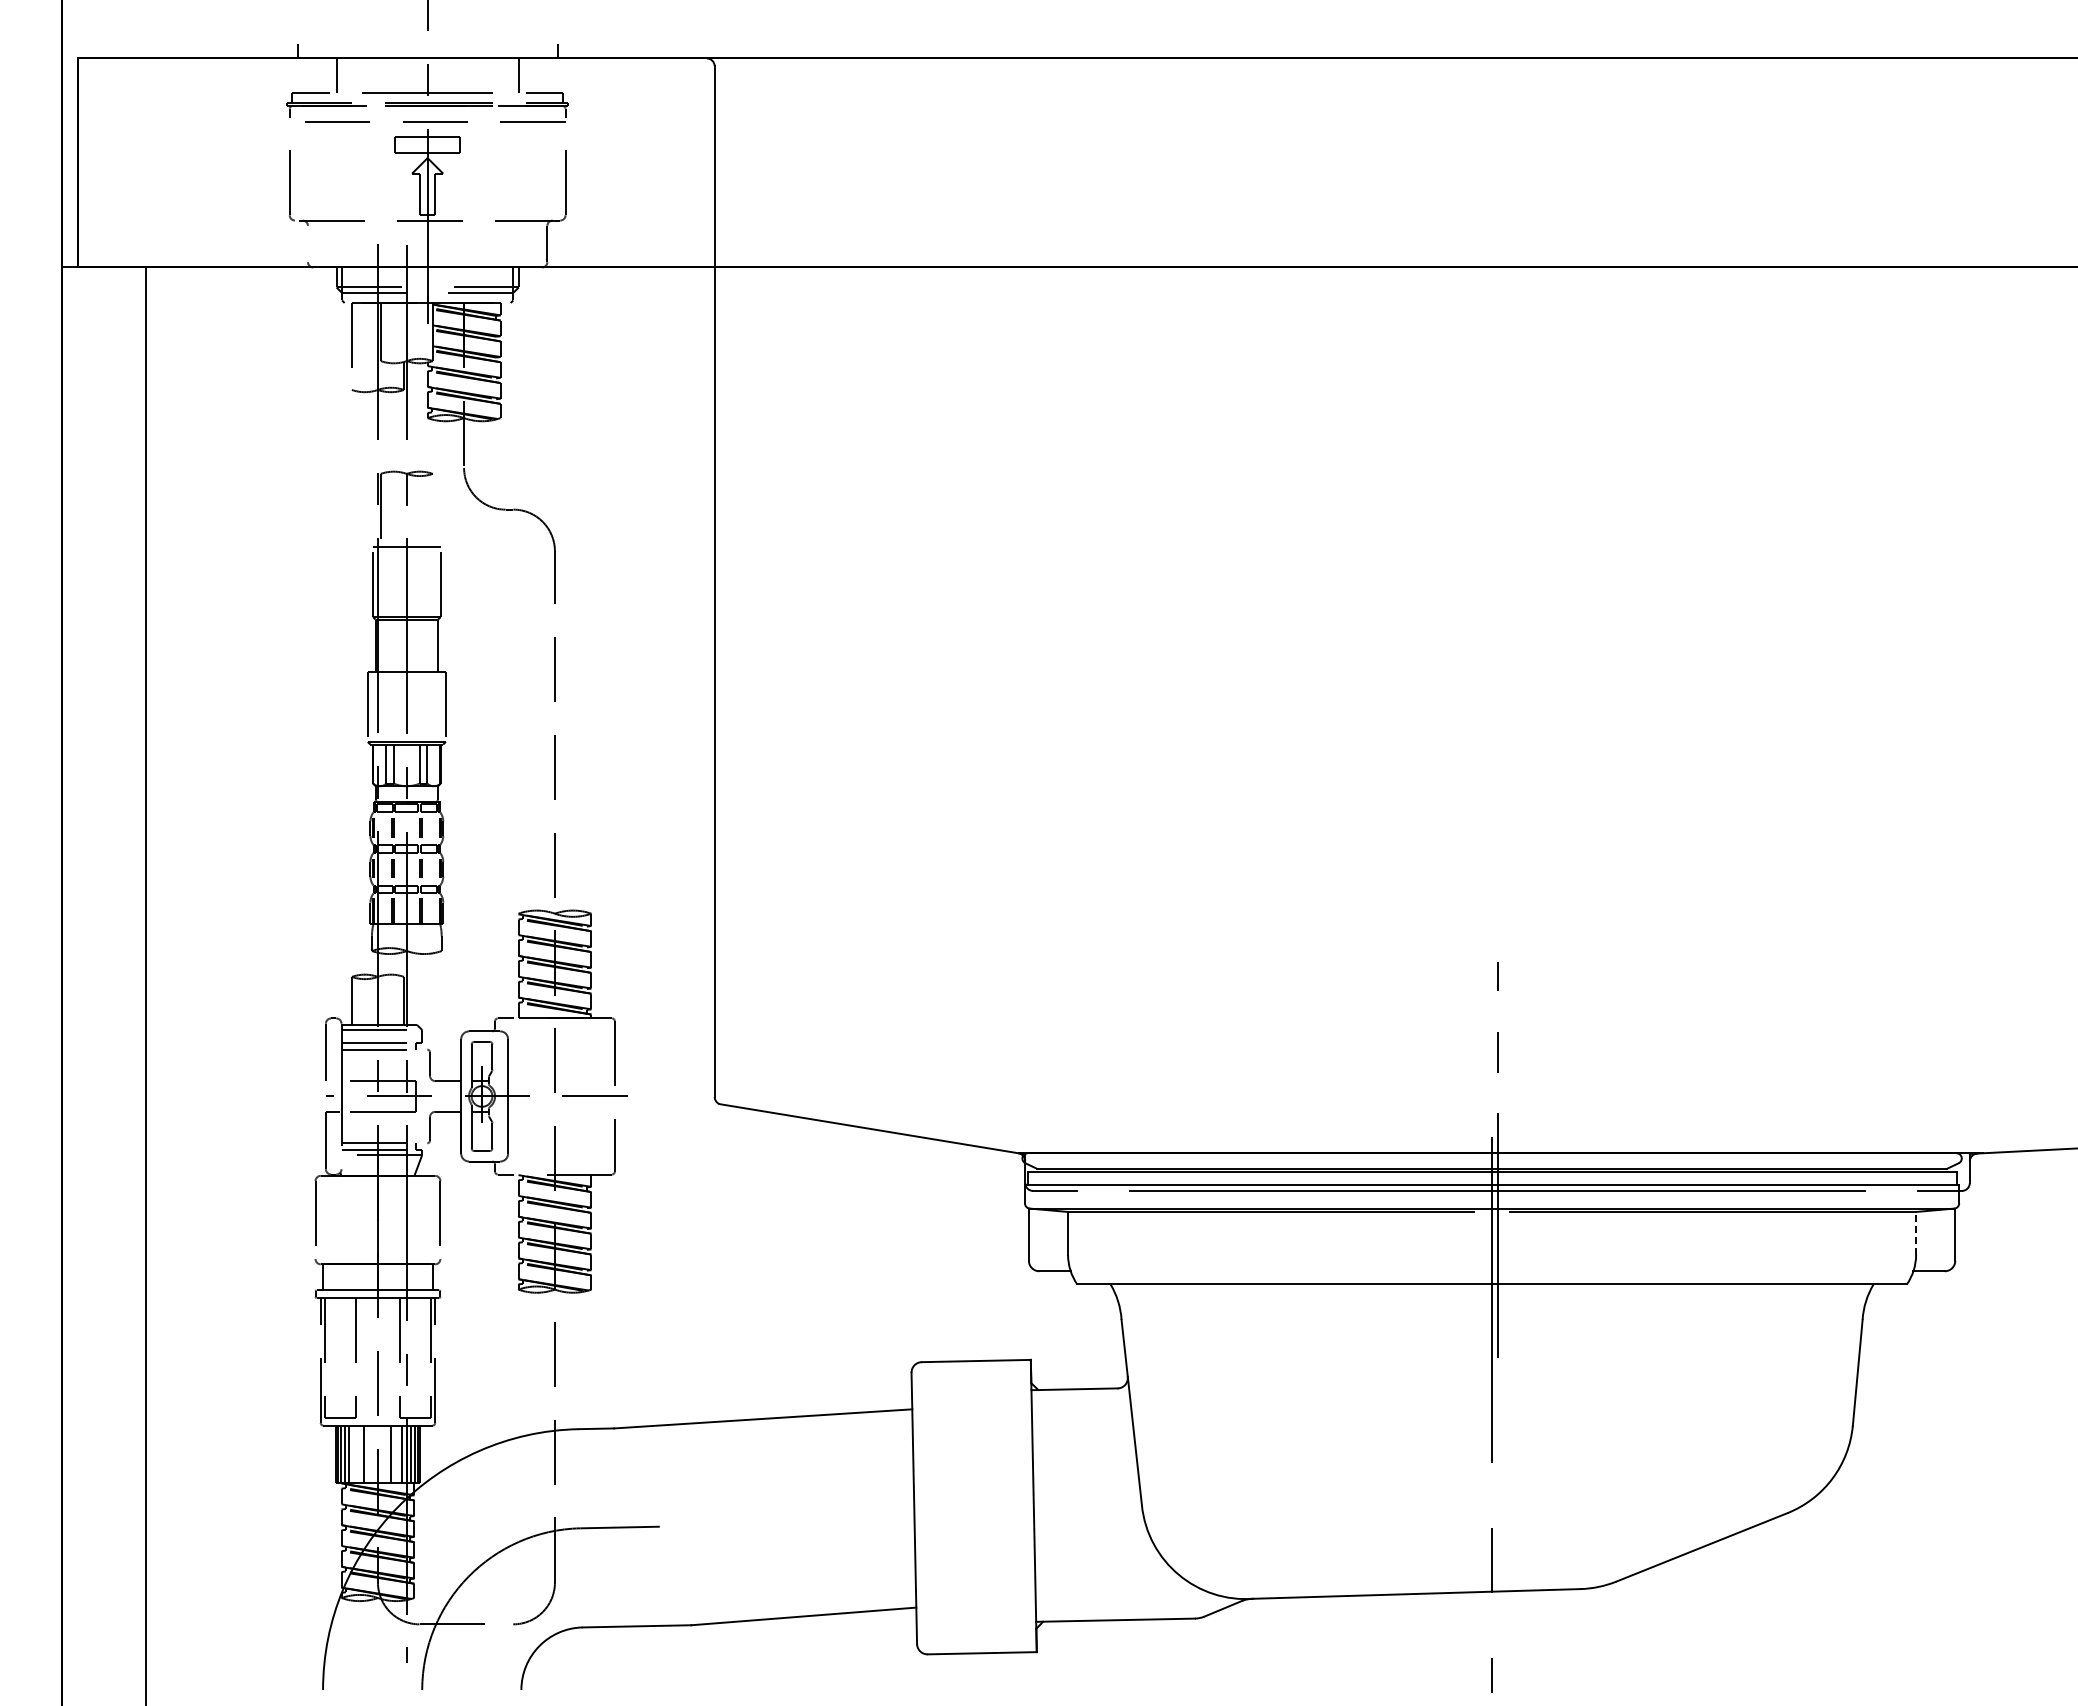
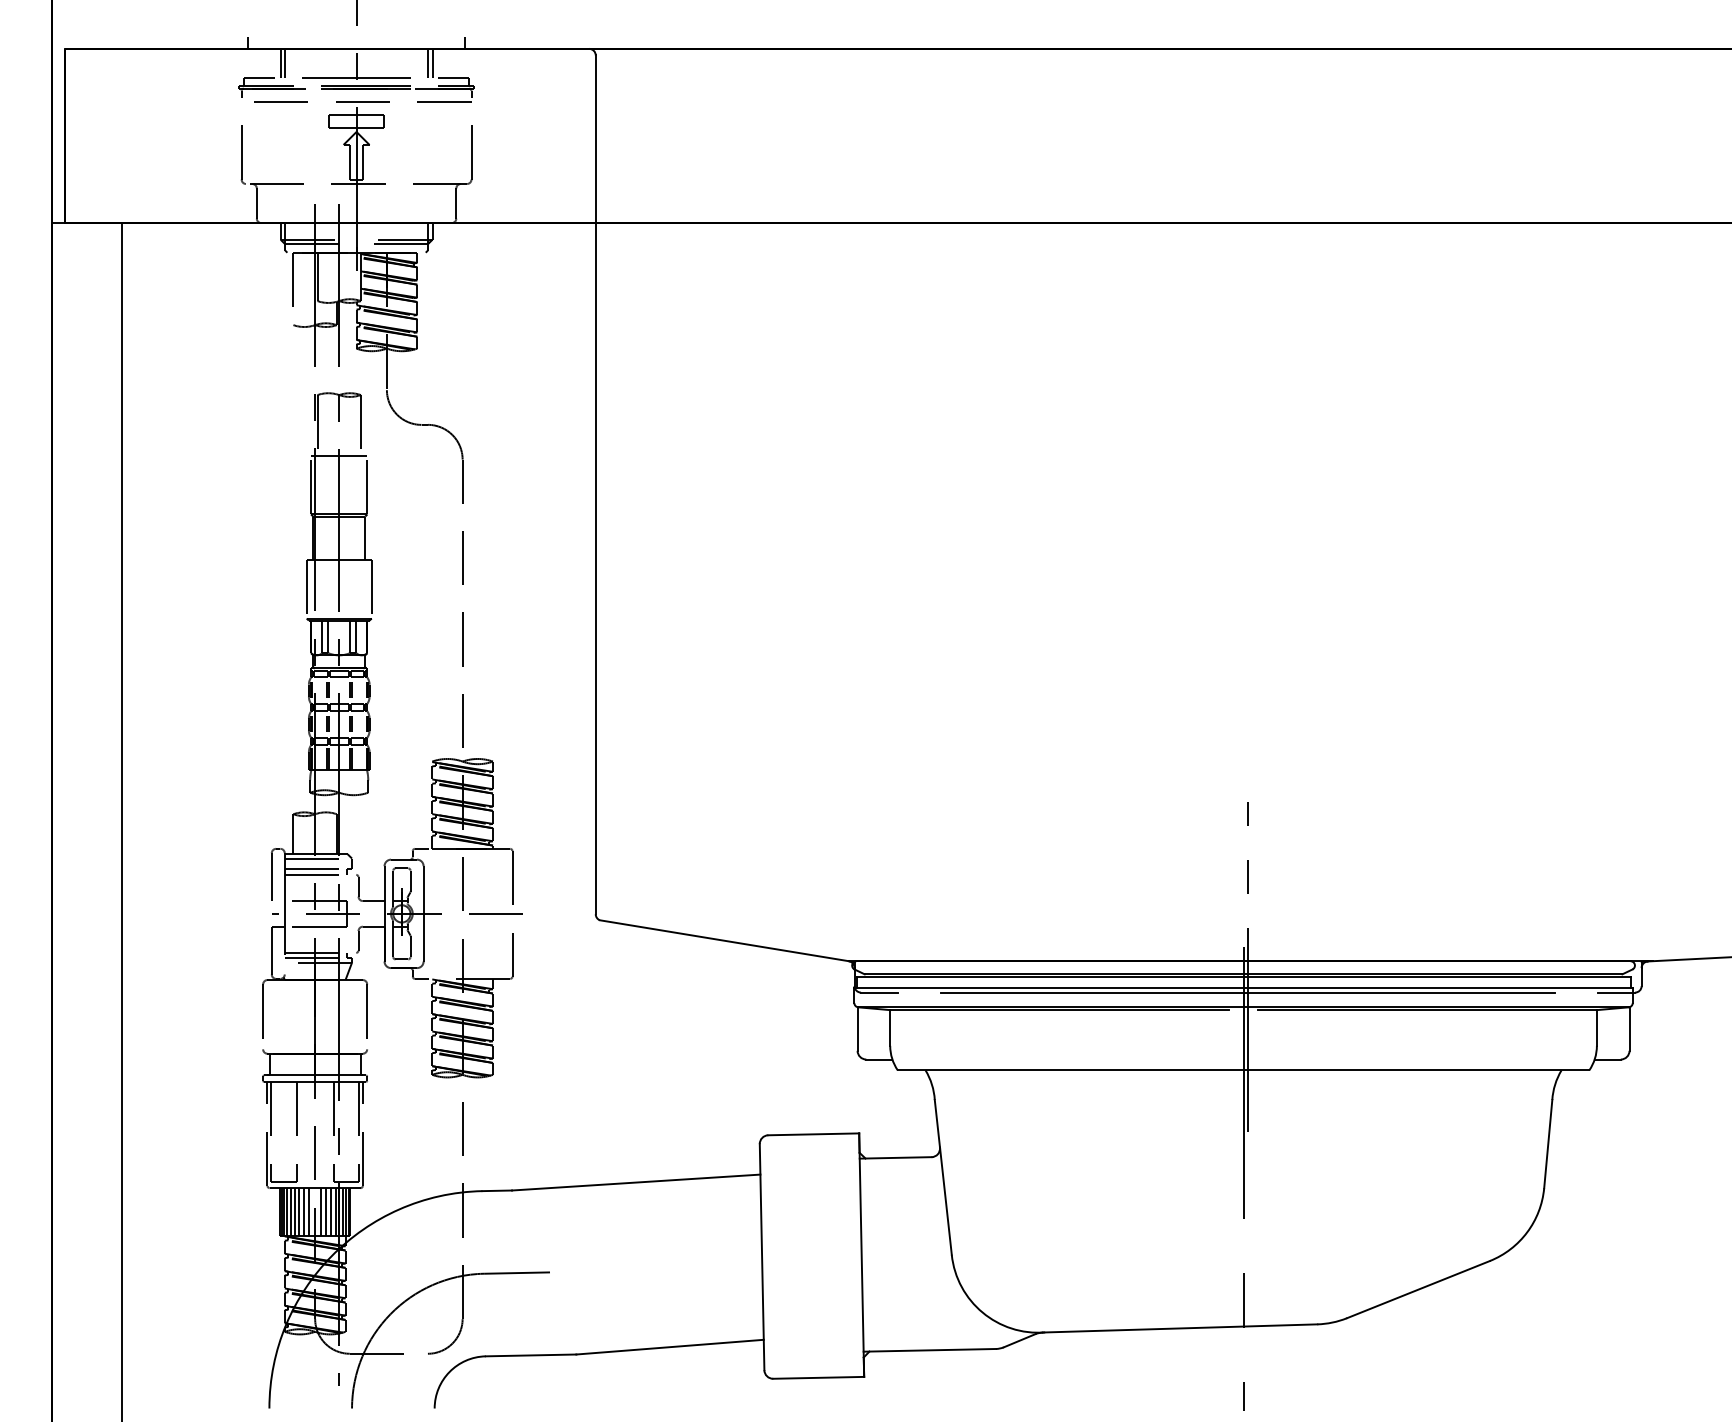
line: (341, 75) -> (284, 63), added
line: (513, 75) -> (428, 63), added
line: (307, 243) -> (256, 203), added
line: (432, 509) -> (360, 424), added
line: (1916, 1232) -> (1597, 1027), dashed -> solid
line: (353, 1453) -> (294, 1211), added
line: (358, 1453) -> (298, 1211), added
line: (370, 1453) -> (308, 1211), added
line: (385, 1453) -> (321, 1211), added
line: (397, 1453) -> (331, 1211), added

